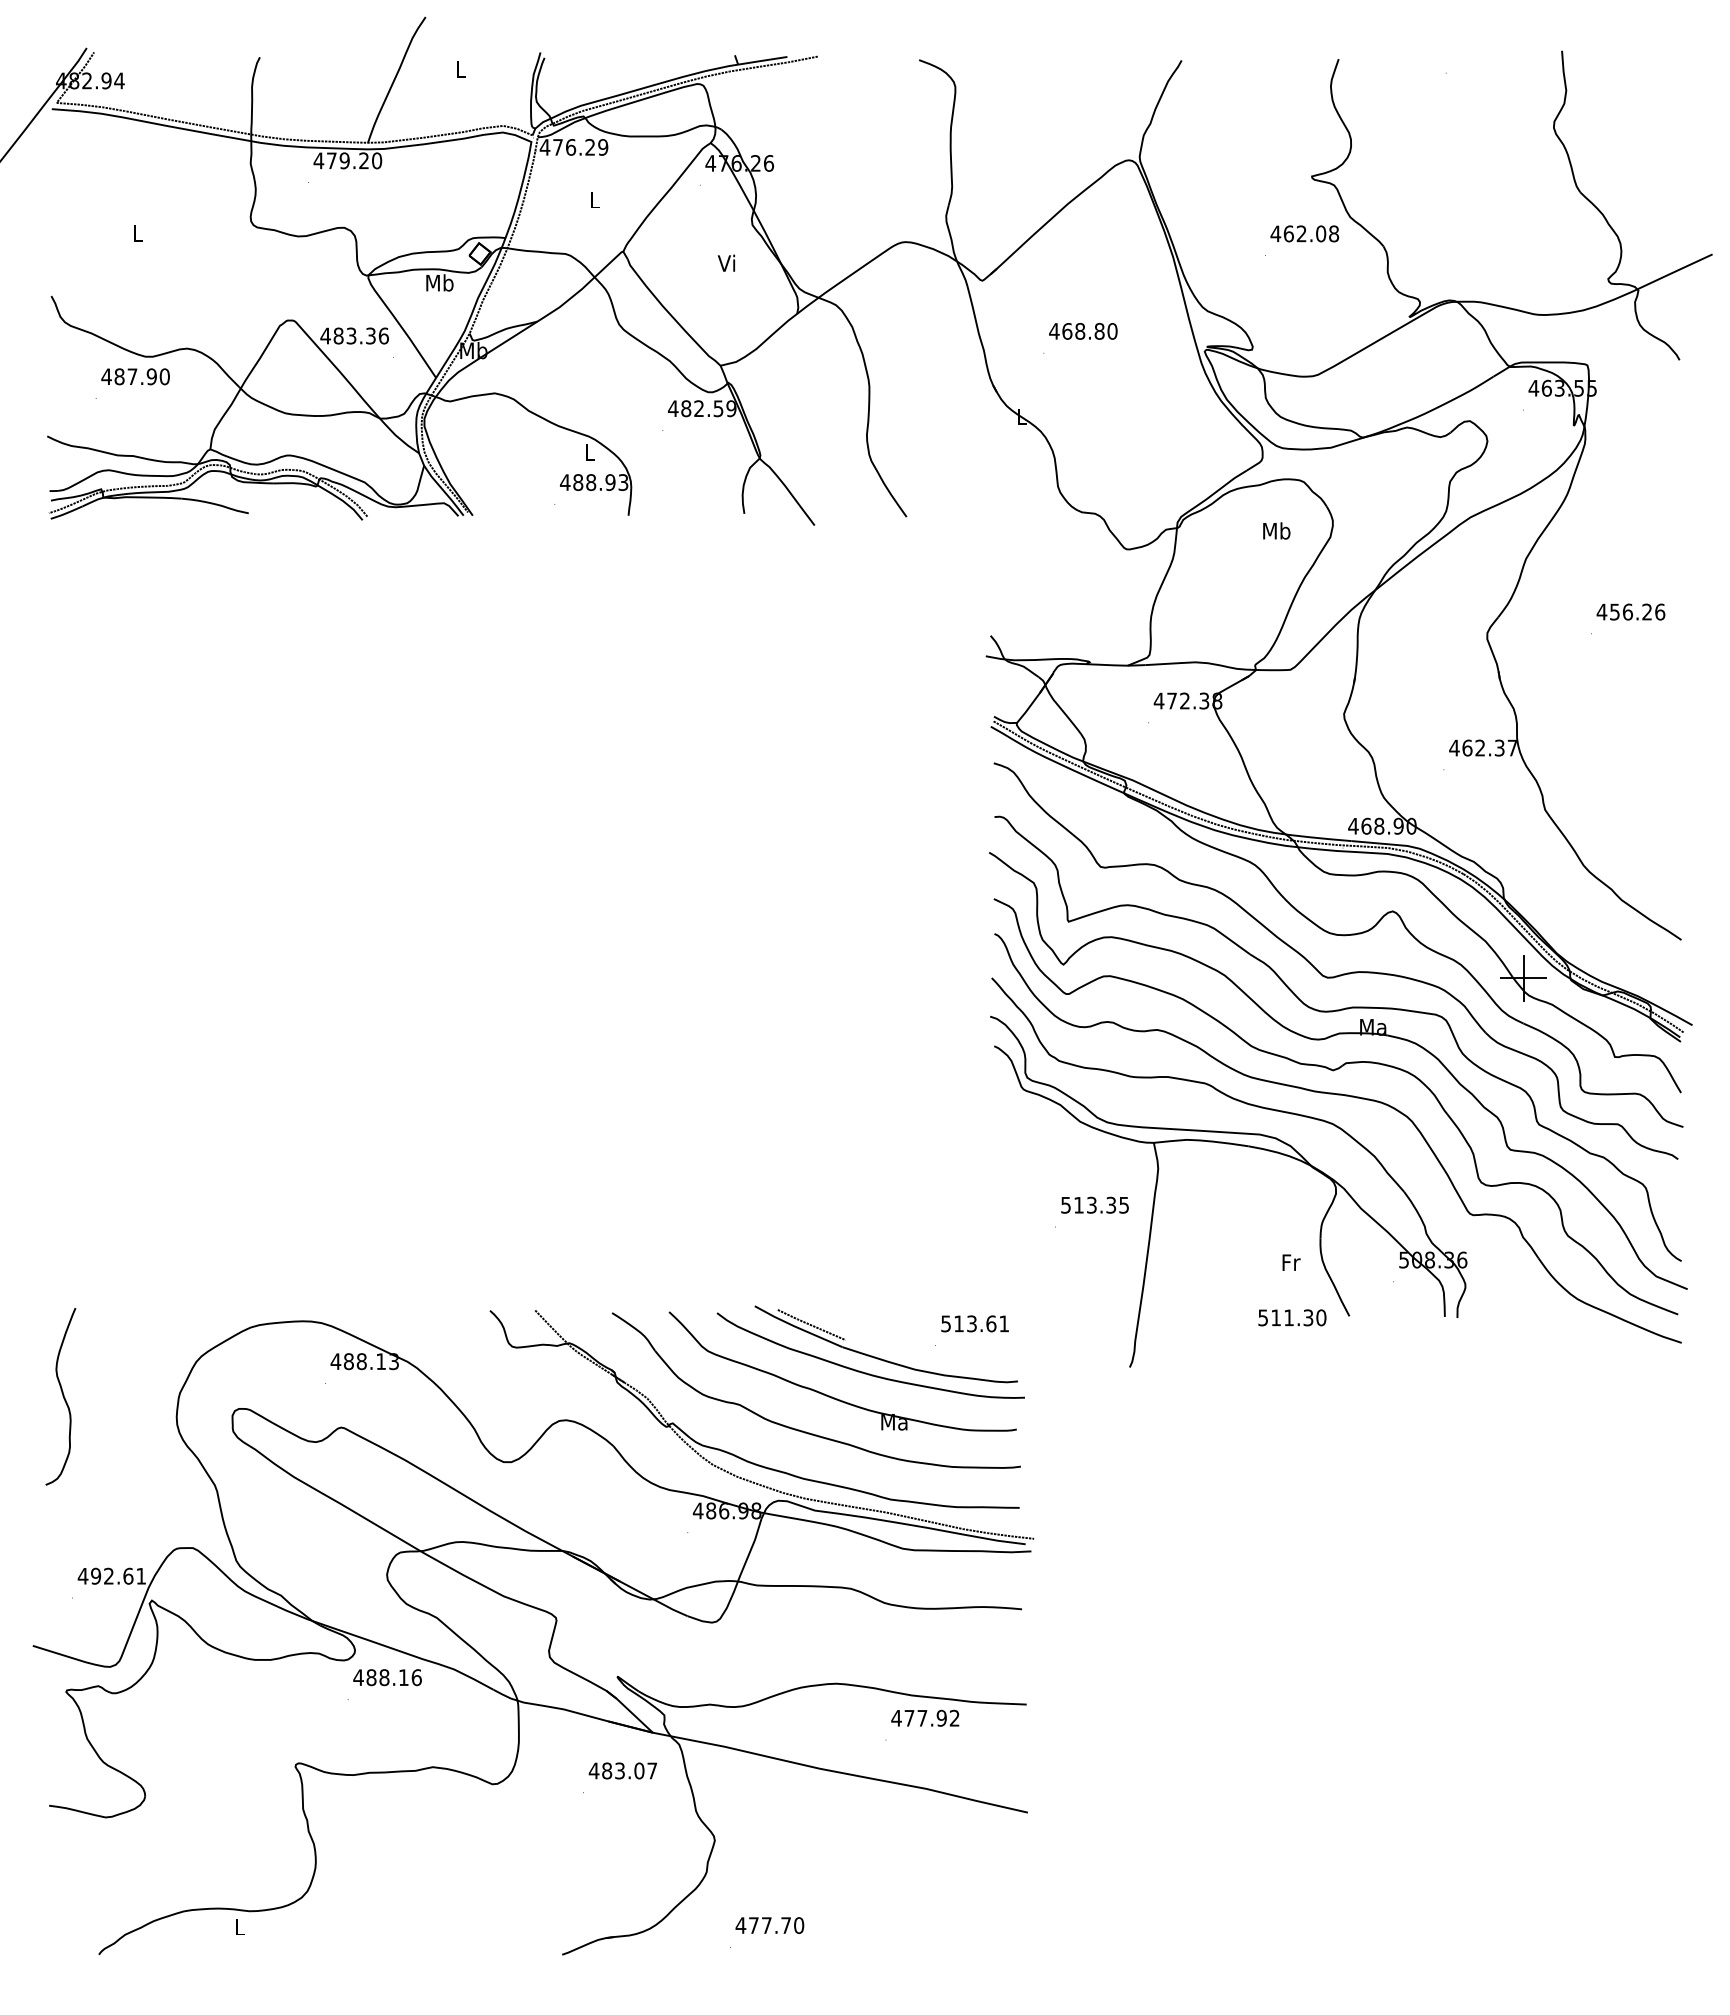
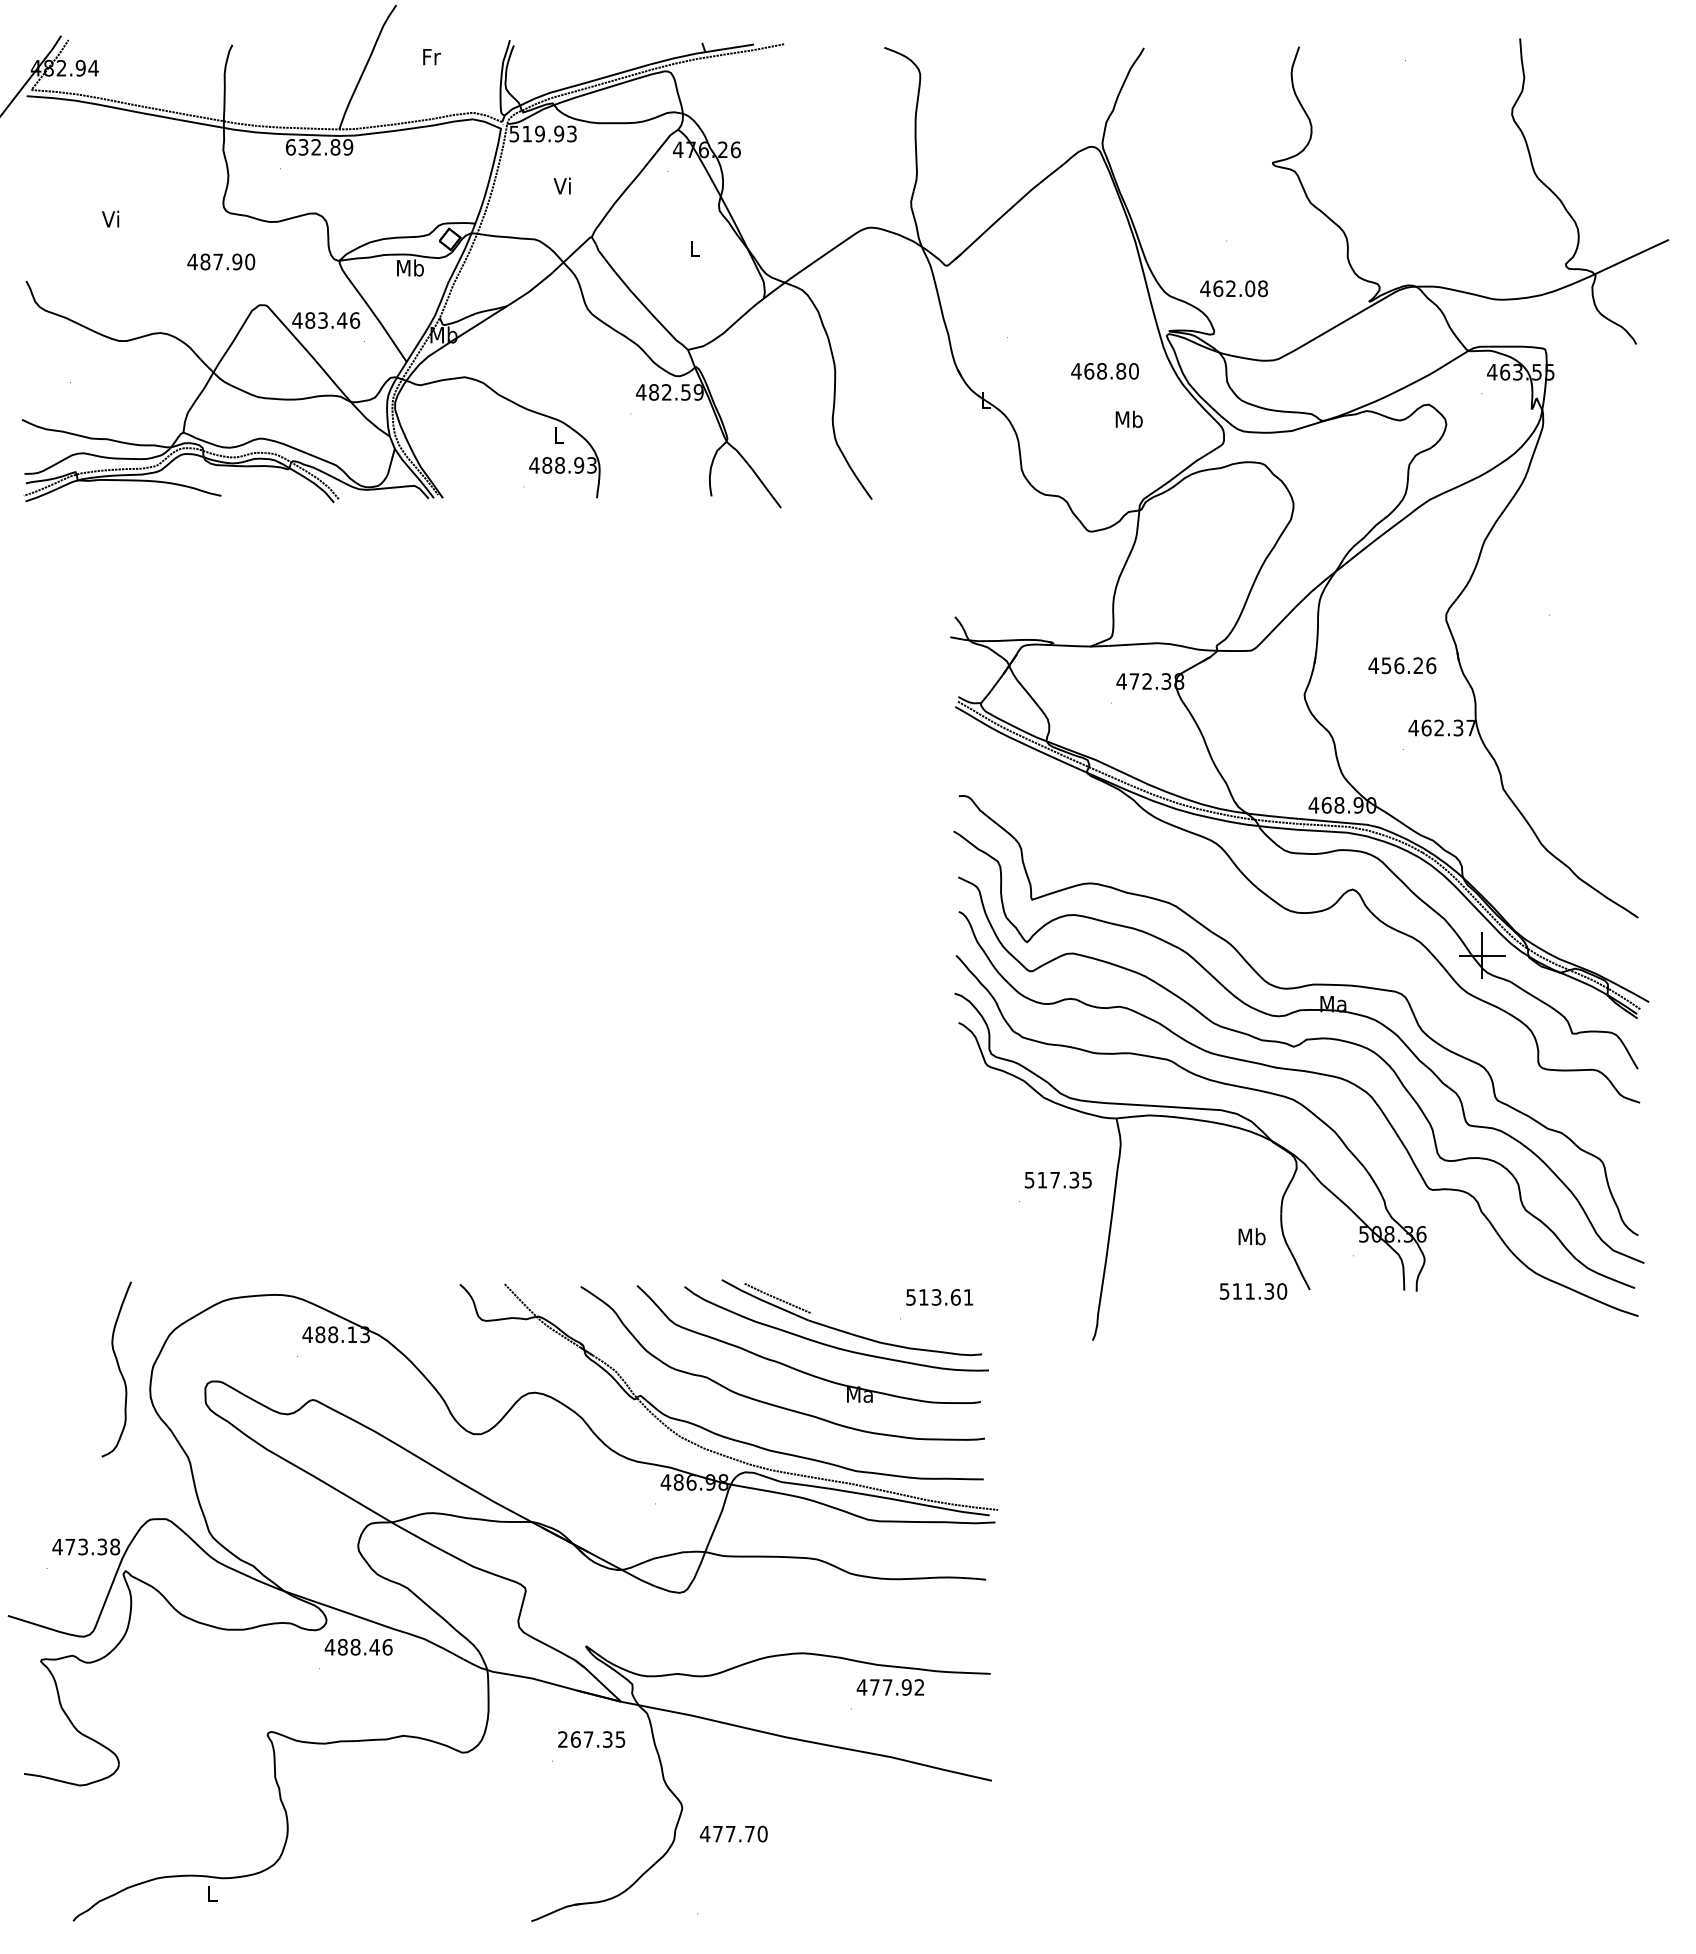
text: (461, 69) -> (431, 56), L -> Fr
text: (573, 147) -> (542, 134), 476.29 -> 519.93
text: (347, 160) -> (319, 146), 479.20 -> 632.89
text: (592, 199) -> (561, 185), L -> Vi
text: (136, 232) -> (110, 218), L -> Vi
text: (1304, 233) -> (1233, 288), moved
text: (726, 262) -> (693, 247), Vi -> L
text: (1083, 331) -> (1105, 371), moved
text: (370, 335) -> (341, 320), 483.36 -> 483.46
text: (135, 376) -> (221, 261), moved
text: (1276, 530) -> (1128, 418), moved
text: (1630, 611) -> (1401, 665), moved
part: (1339, 974) -> (1300, 951), removed
text: (1091, 1204) -> (1054, 1179), 513.35 -> 517.35
text: (1290, 1262) -> (1251, 1236), Fr -> Mb
curve: (62, 1396) -> (118, 1369), moved
text: (118, 1575) -> (92, 1546), 492.61 -> 473.38
text: (403, 1677) -> (374, 1647), 488.16 -> 488.46
text: (622, 1770) -> (591, 1739), 483.07 -> 267.35
text: (769, 1925) -> (733, 1834), moved

